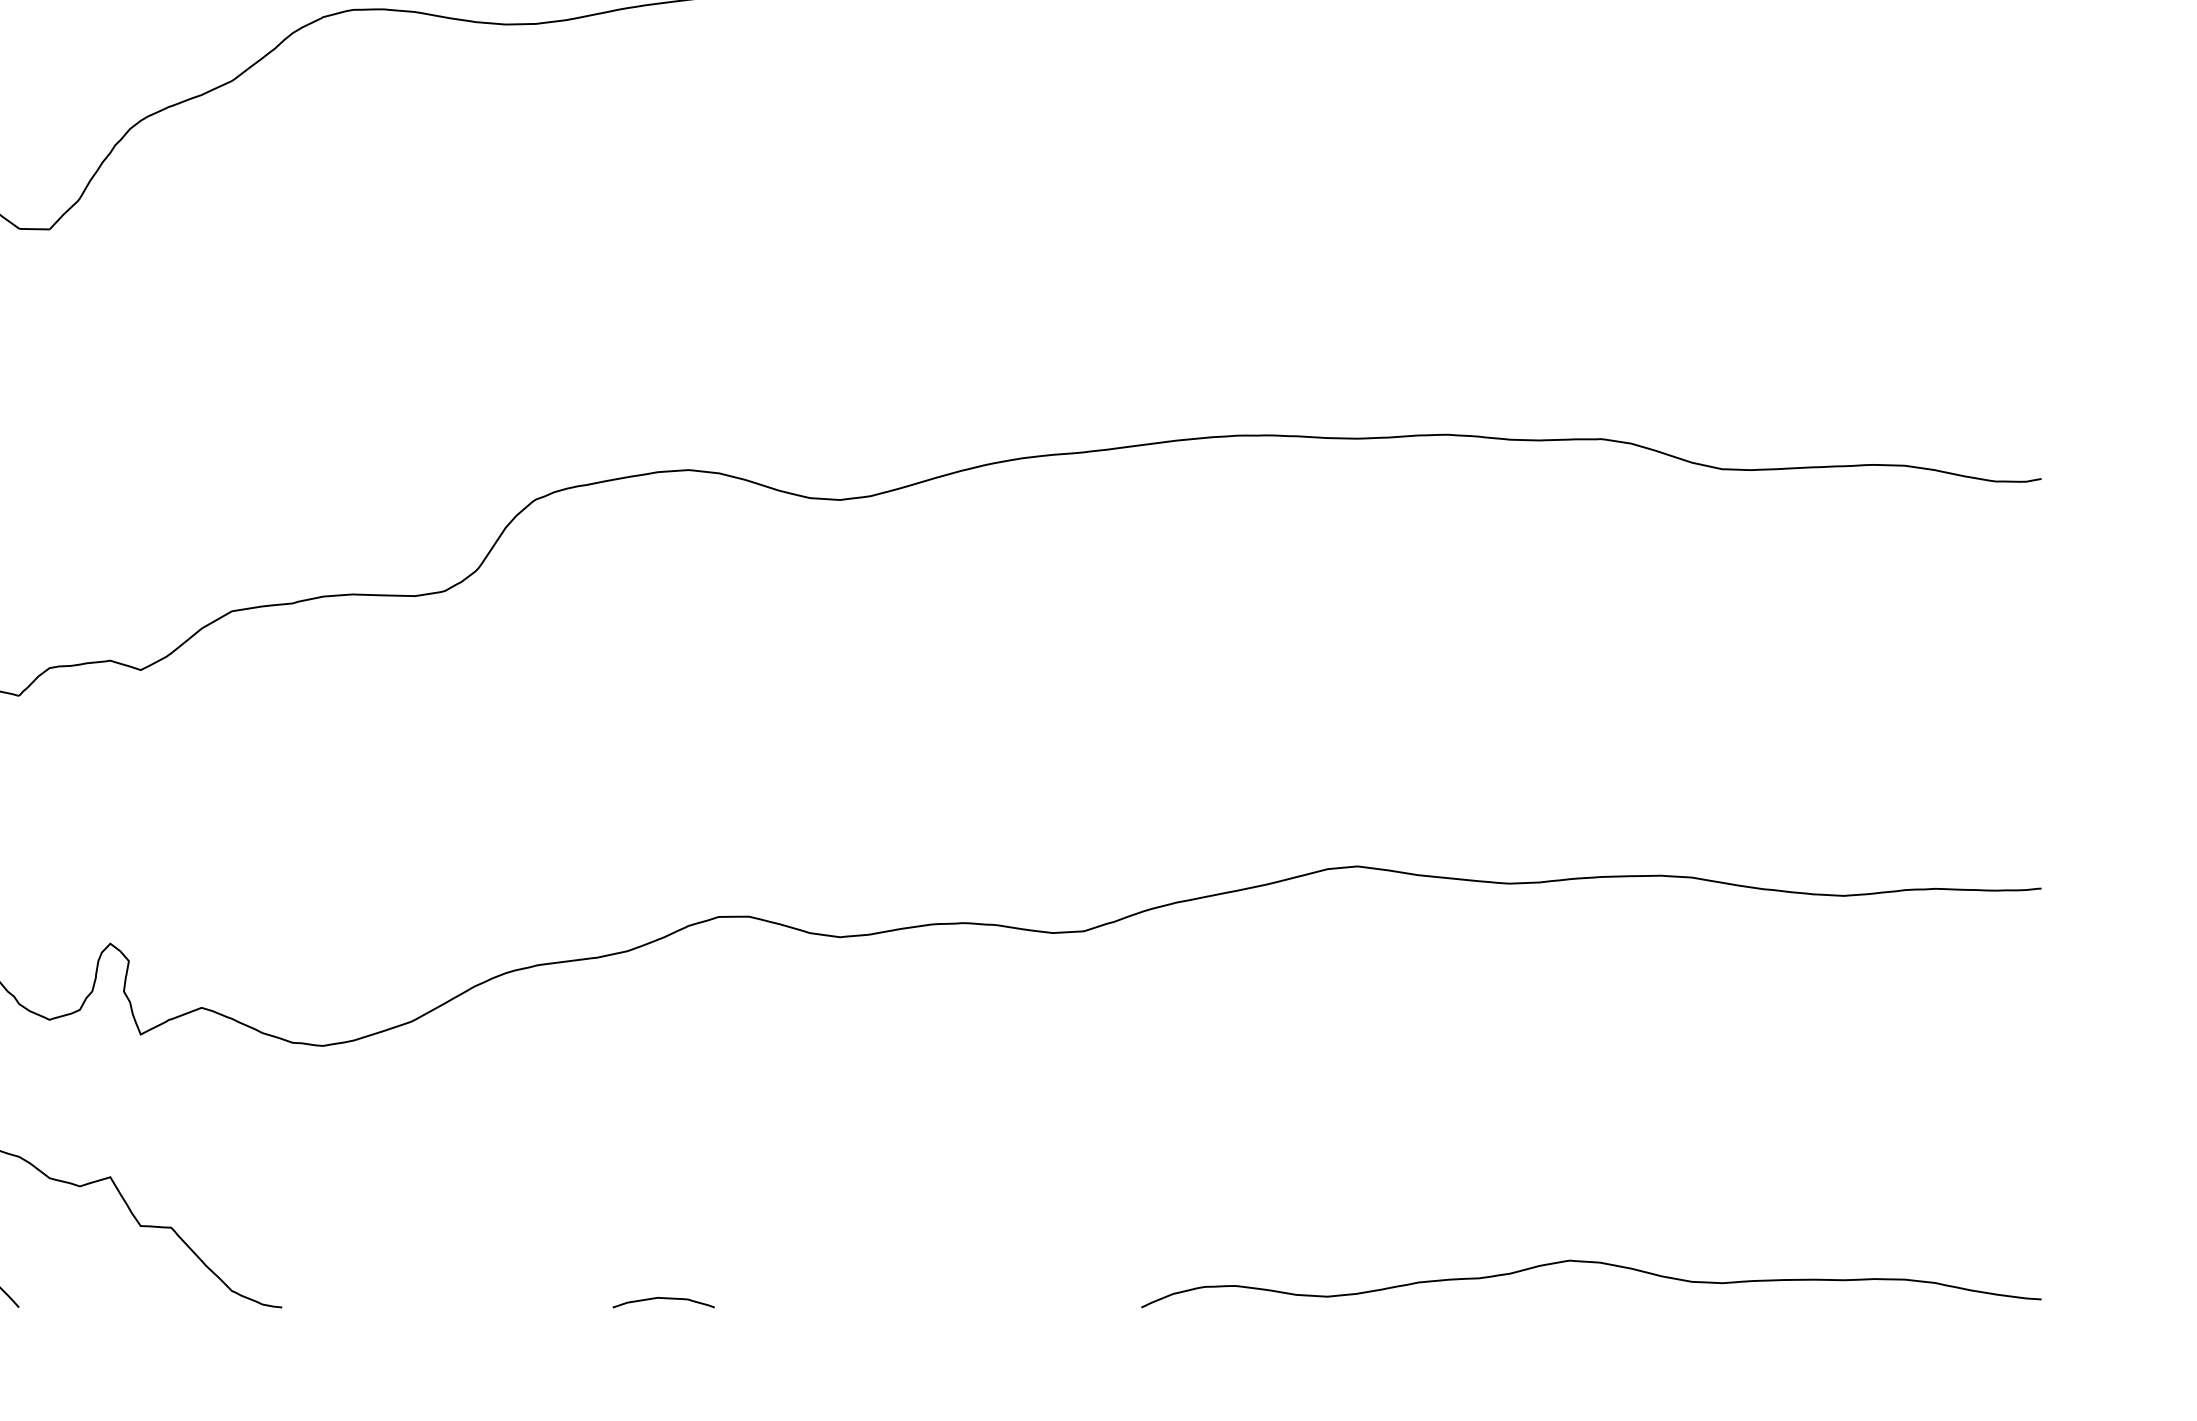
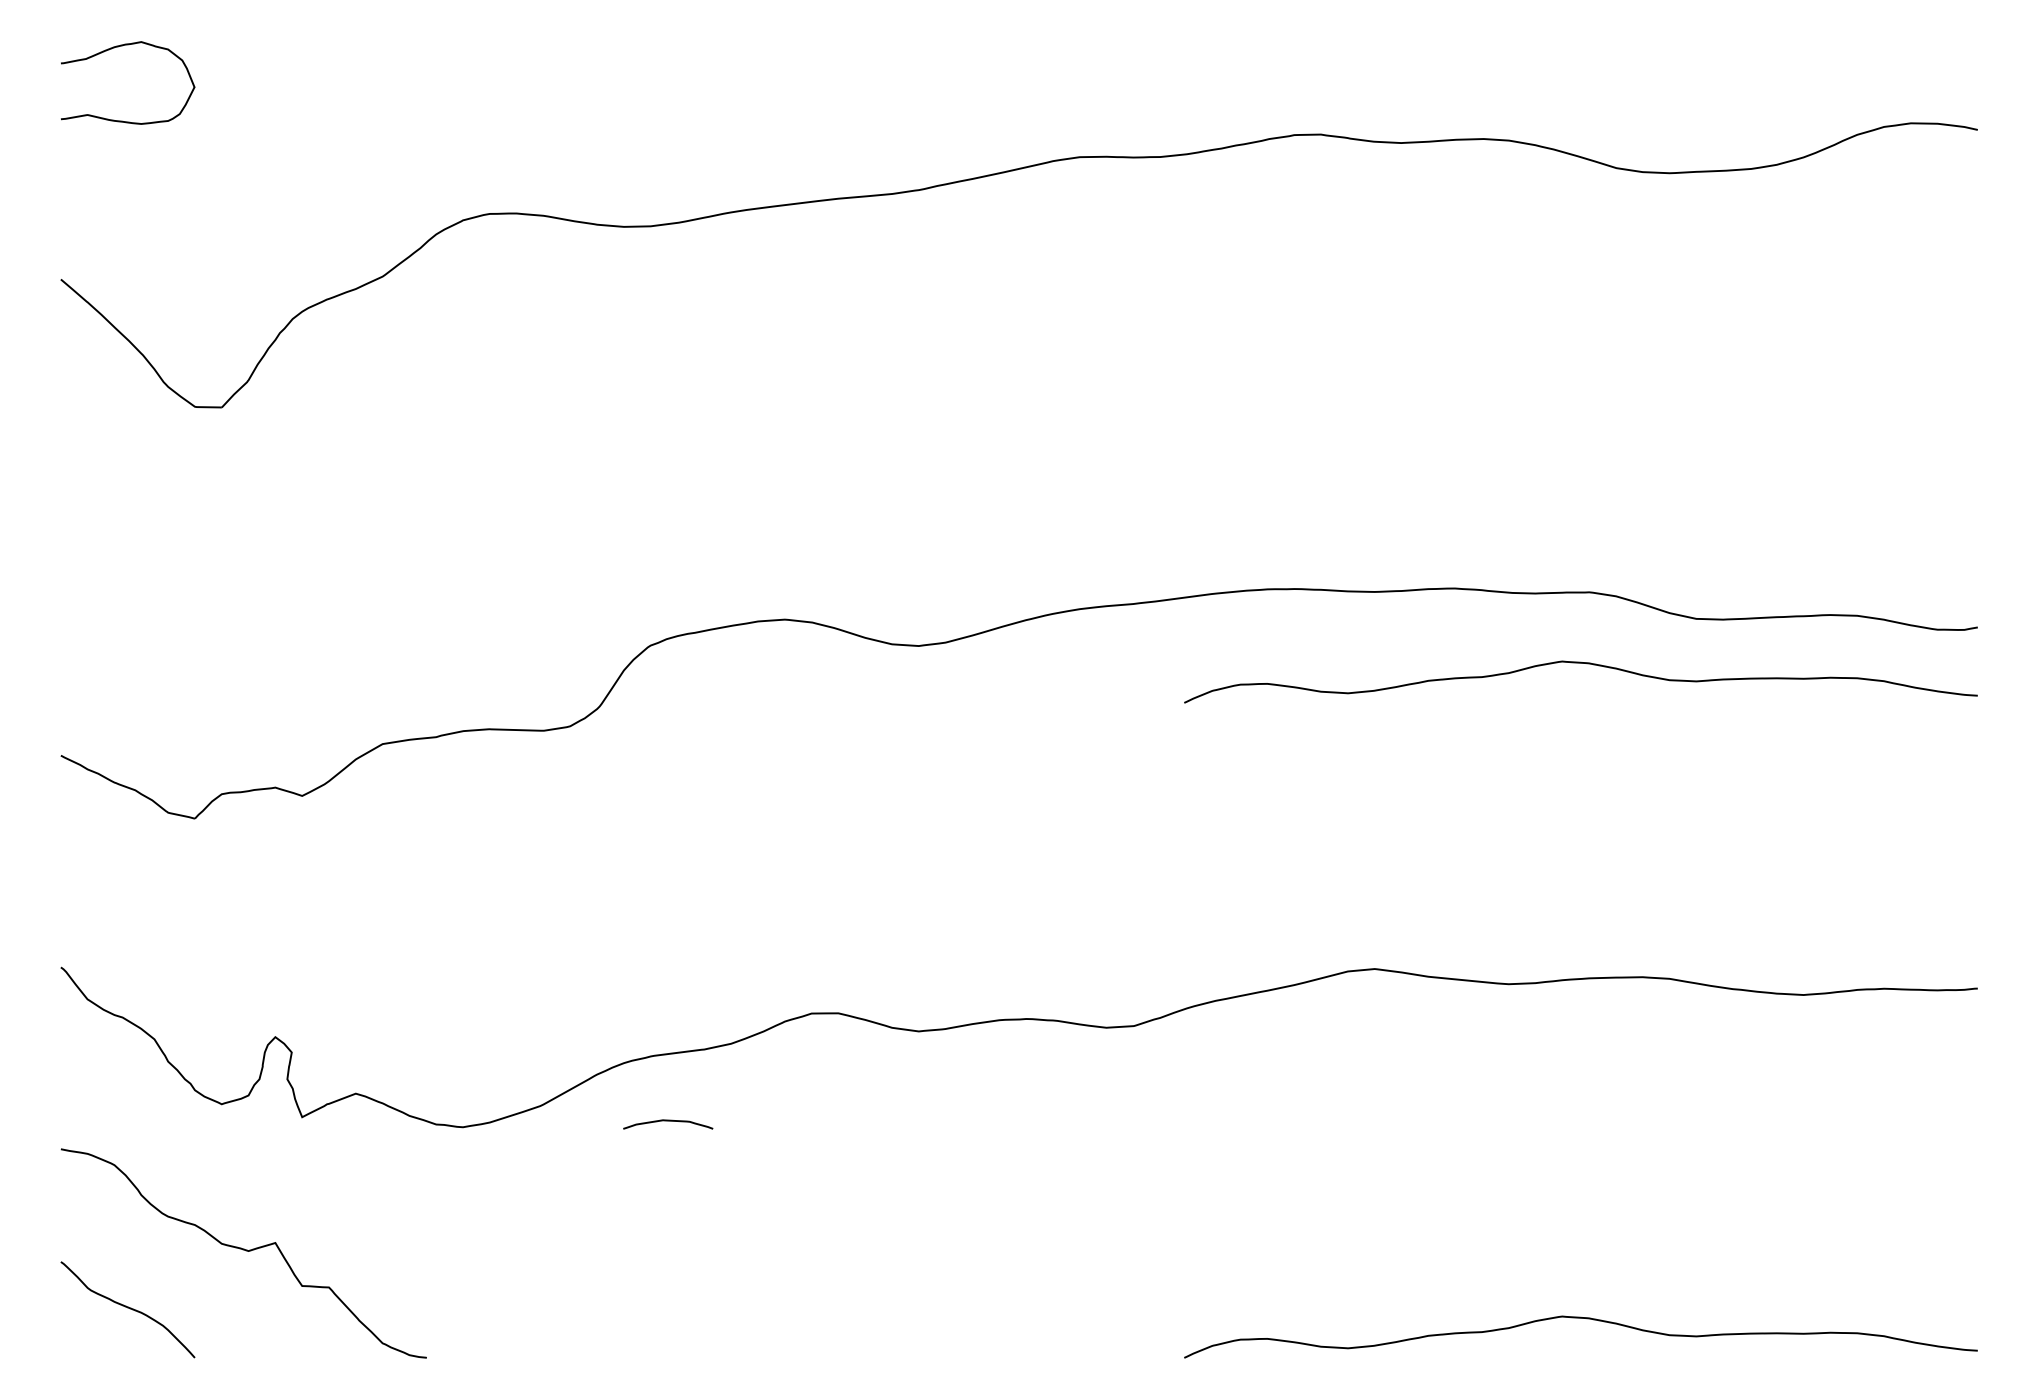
curve: (1590, 519) -> (1580, 663), added
curve: (664, 1299) -> (668, 1121), moved

